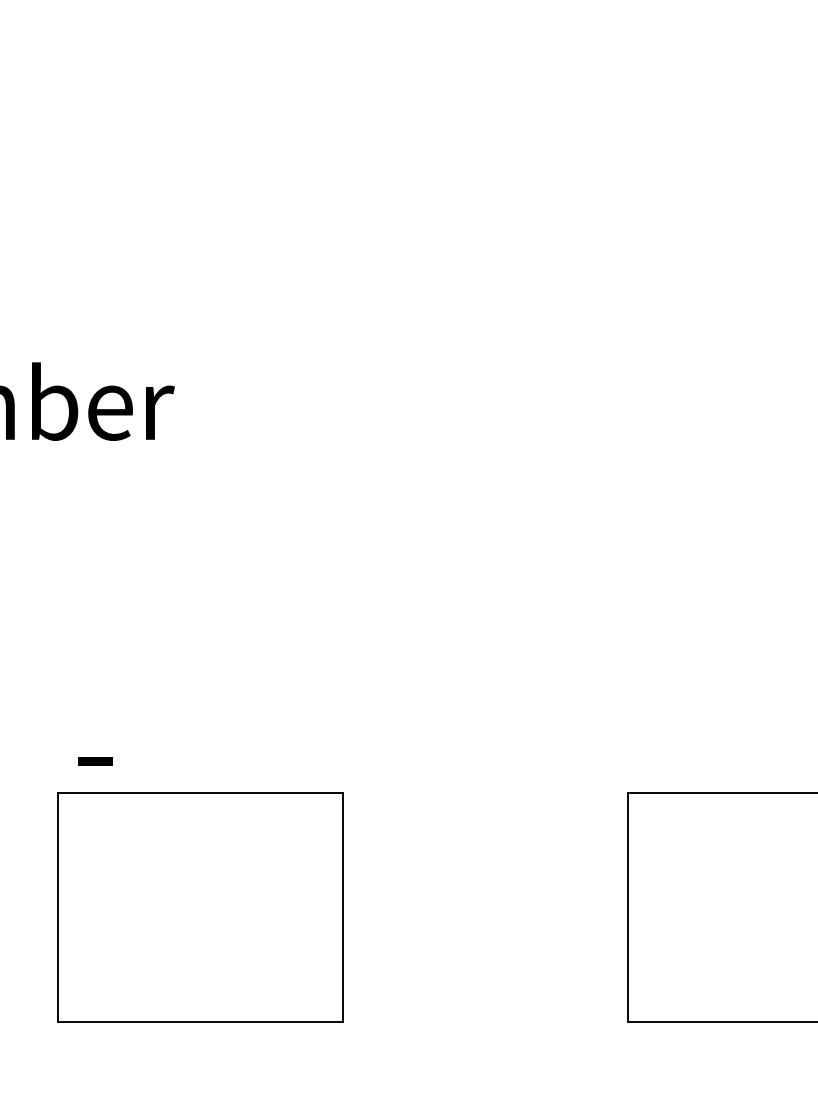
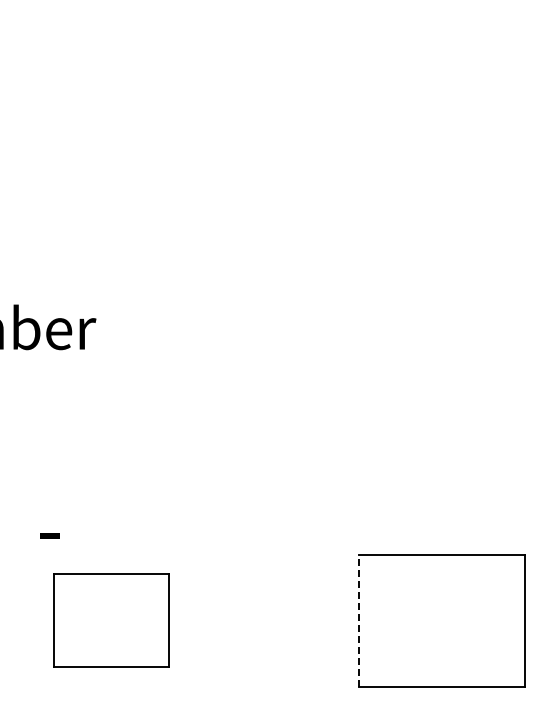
part: (200, 907) -> (111, 620), size x0.7
line: (628, 907) -> (359, 620), solid -> dashed

